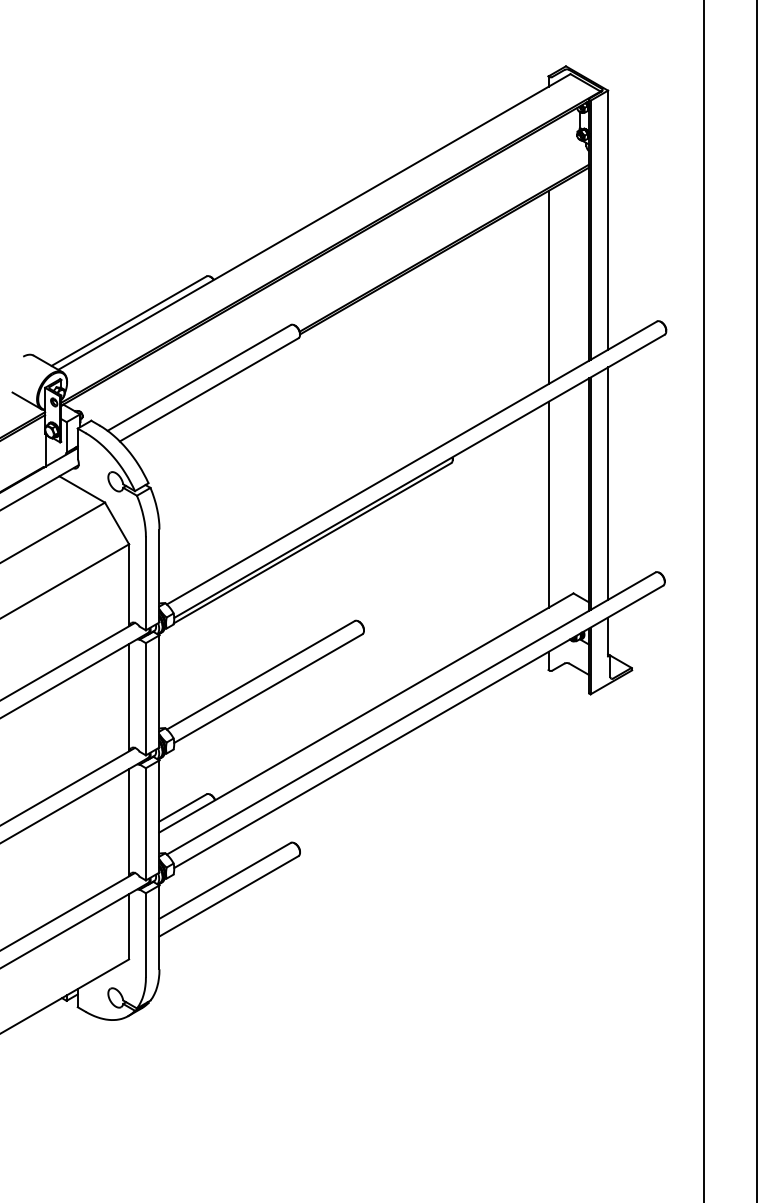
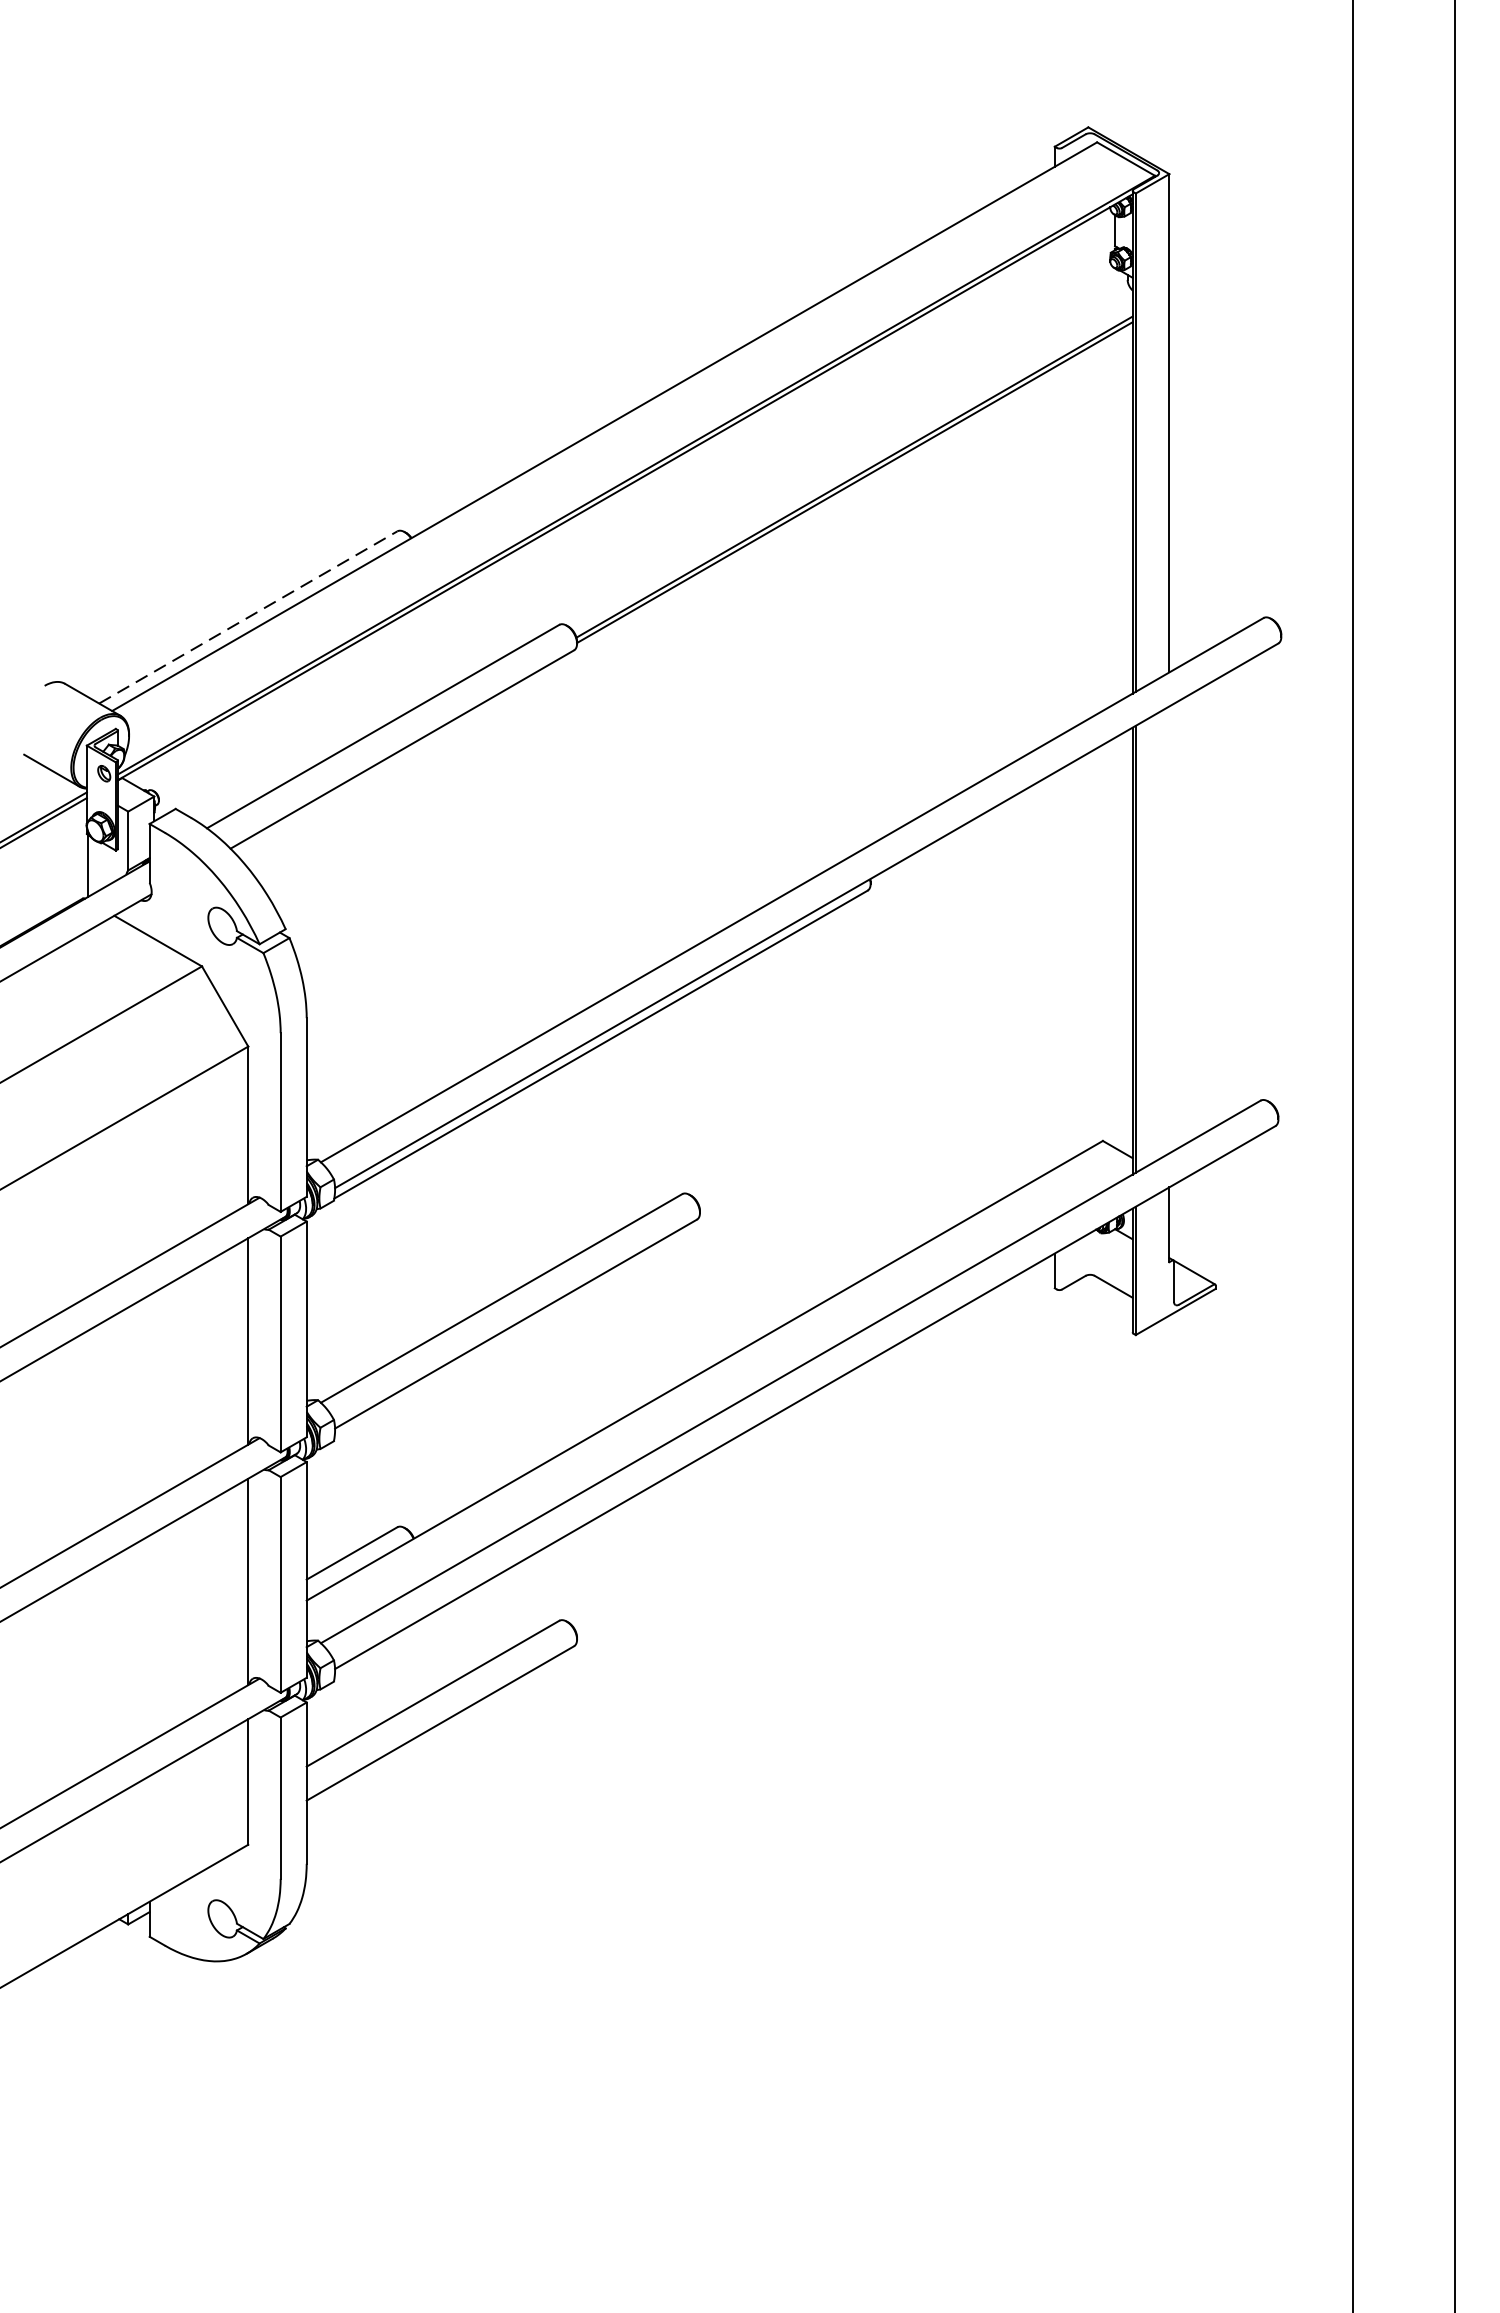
line: (548, 287) -> (1054, 552), removed
line: (129, 321) -> (249, 618), solid -> dashed
line: (608, 483) -> (1170, 929), removed
line: (548, 504) -> (1054, 969), removed

